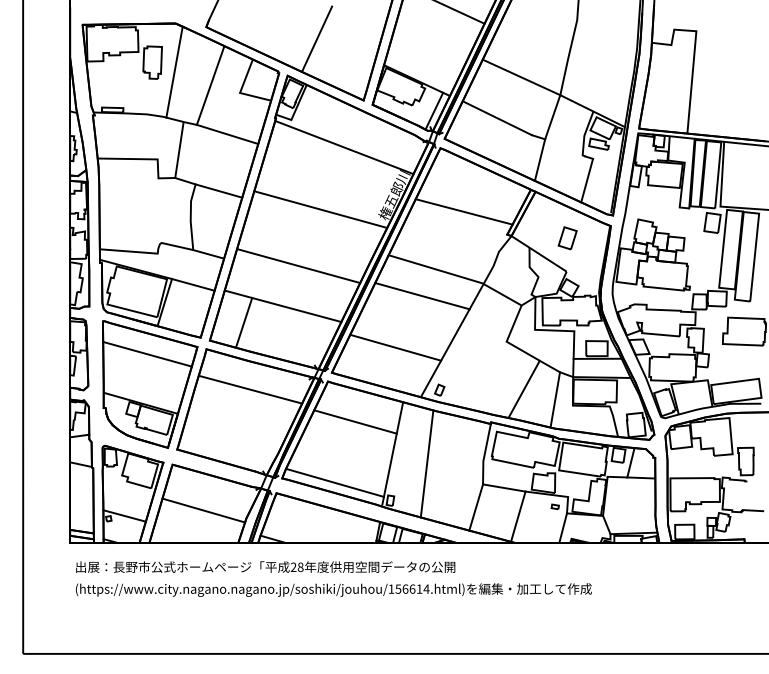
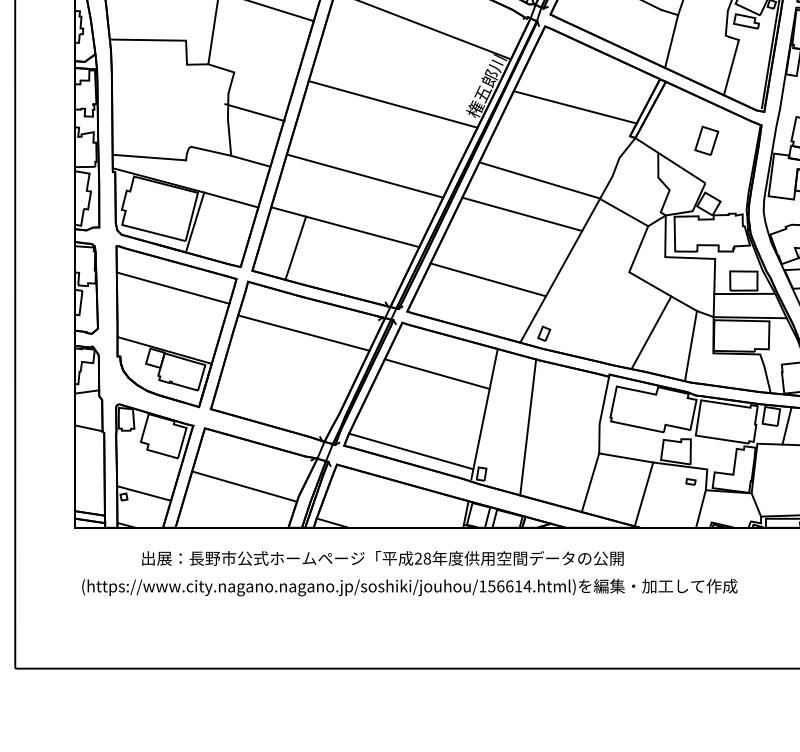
line: (218, 190) -> (254, 111), moved
text: (265, 566) -> (382, 557), moved

